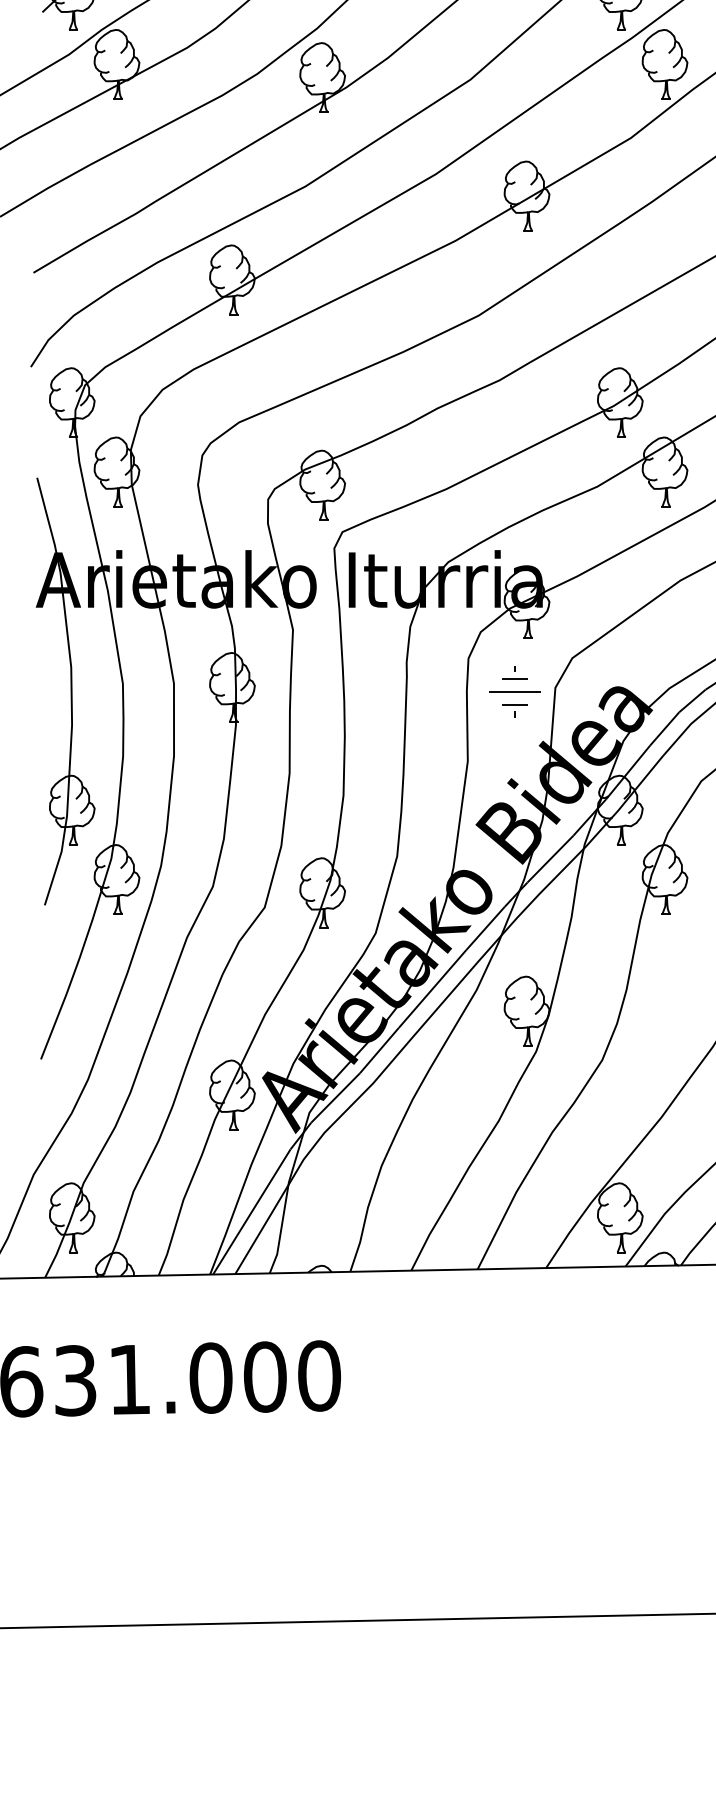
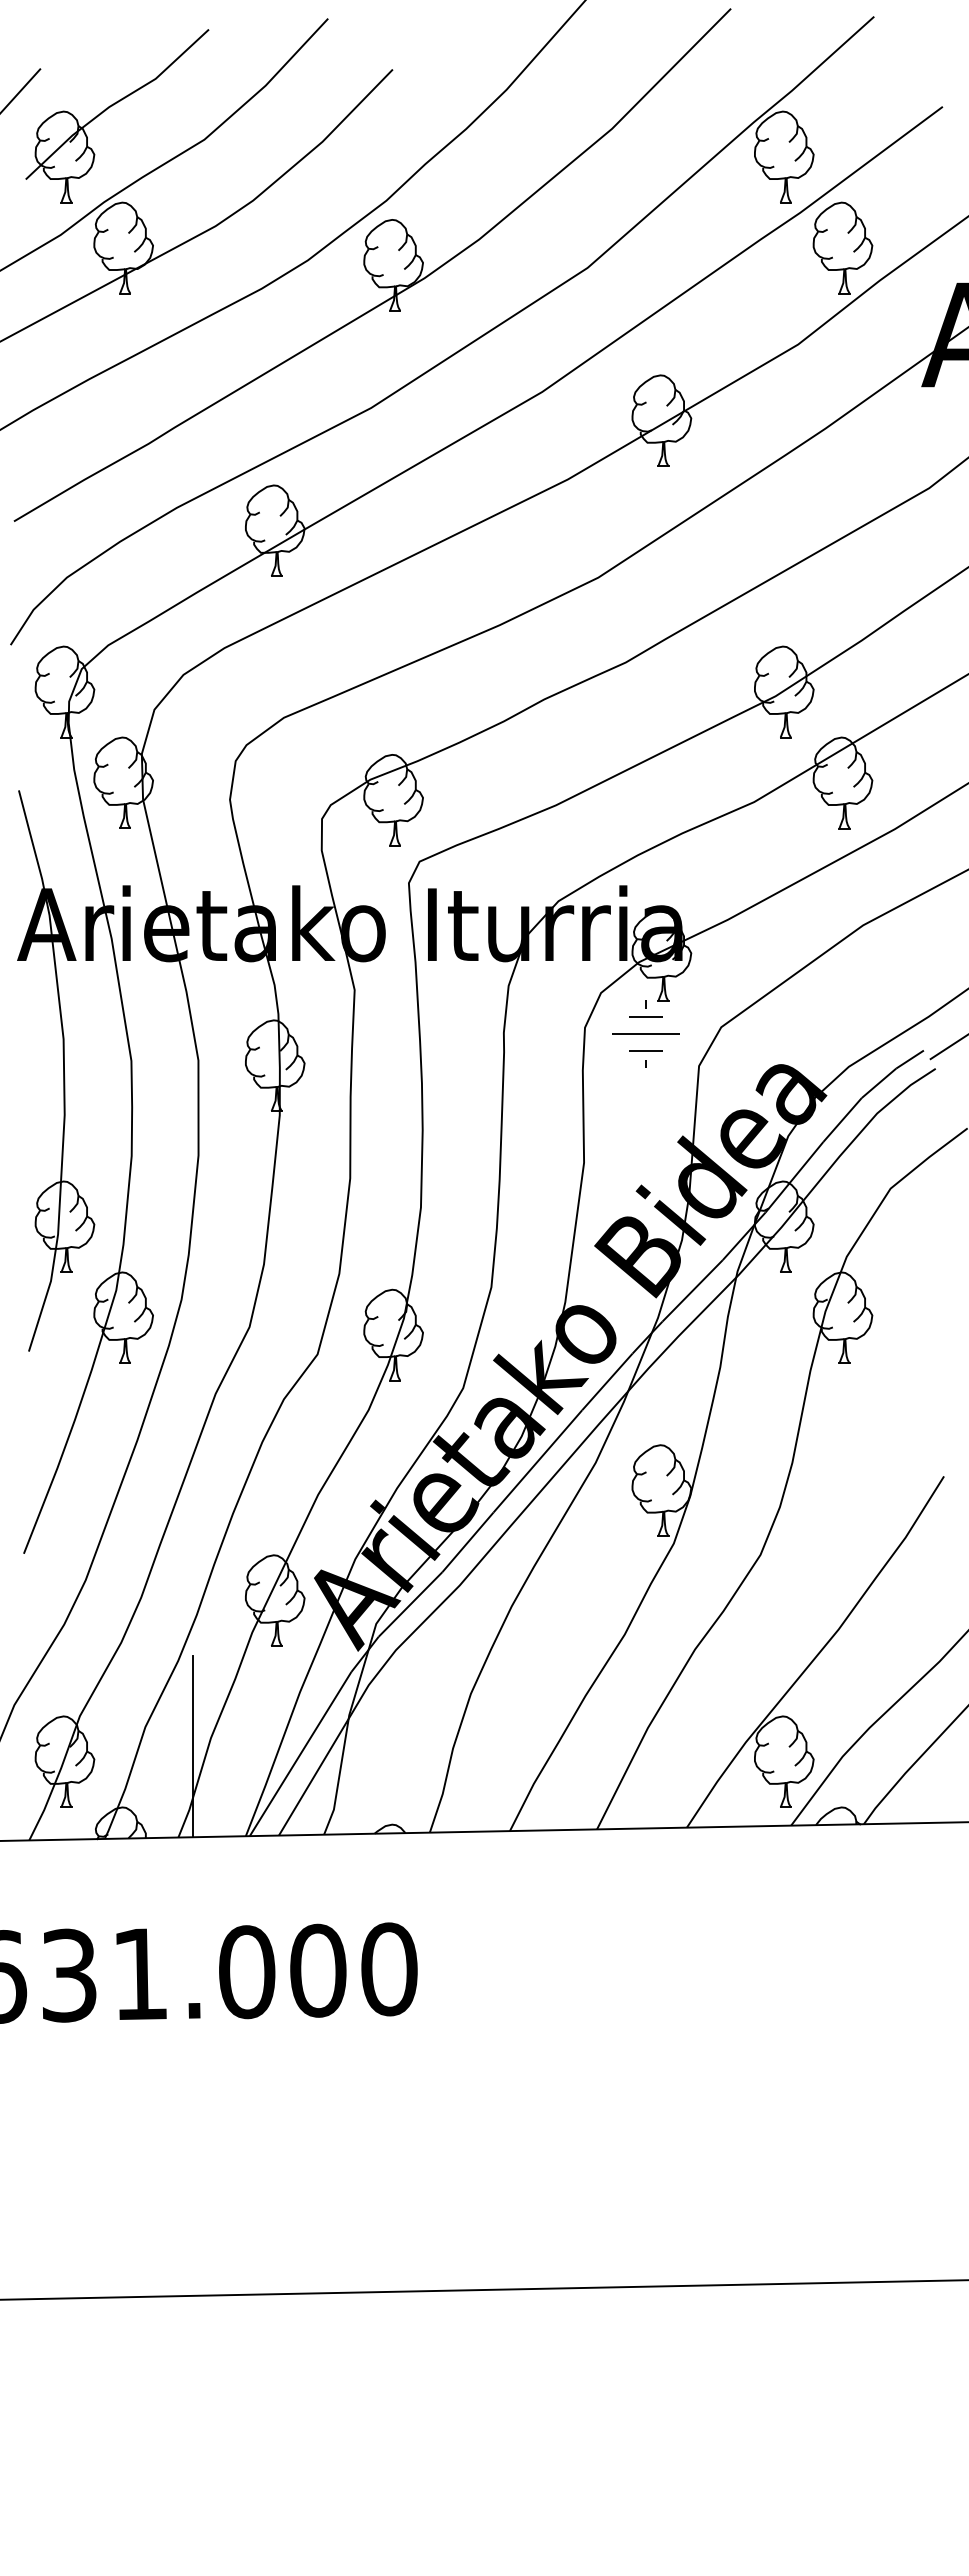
part: (514, 691) -> (645, 1033), moved
line: (169, 1206) -> (192, 1746), added

